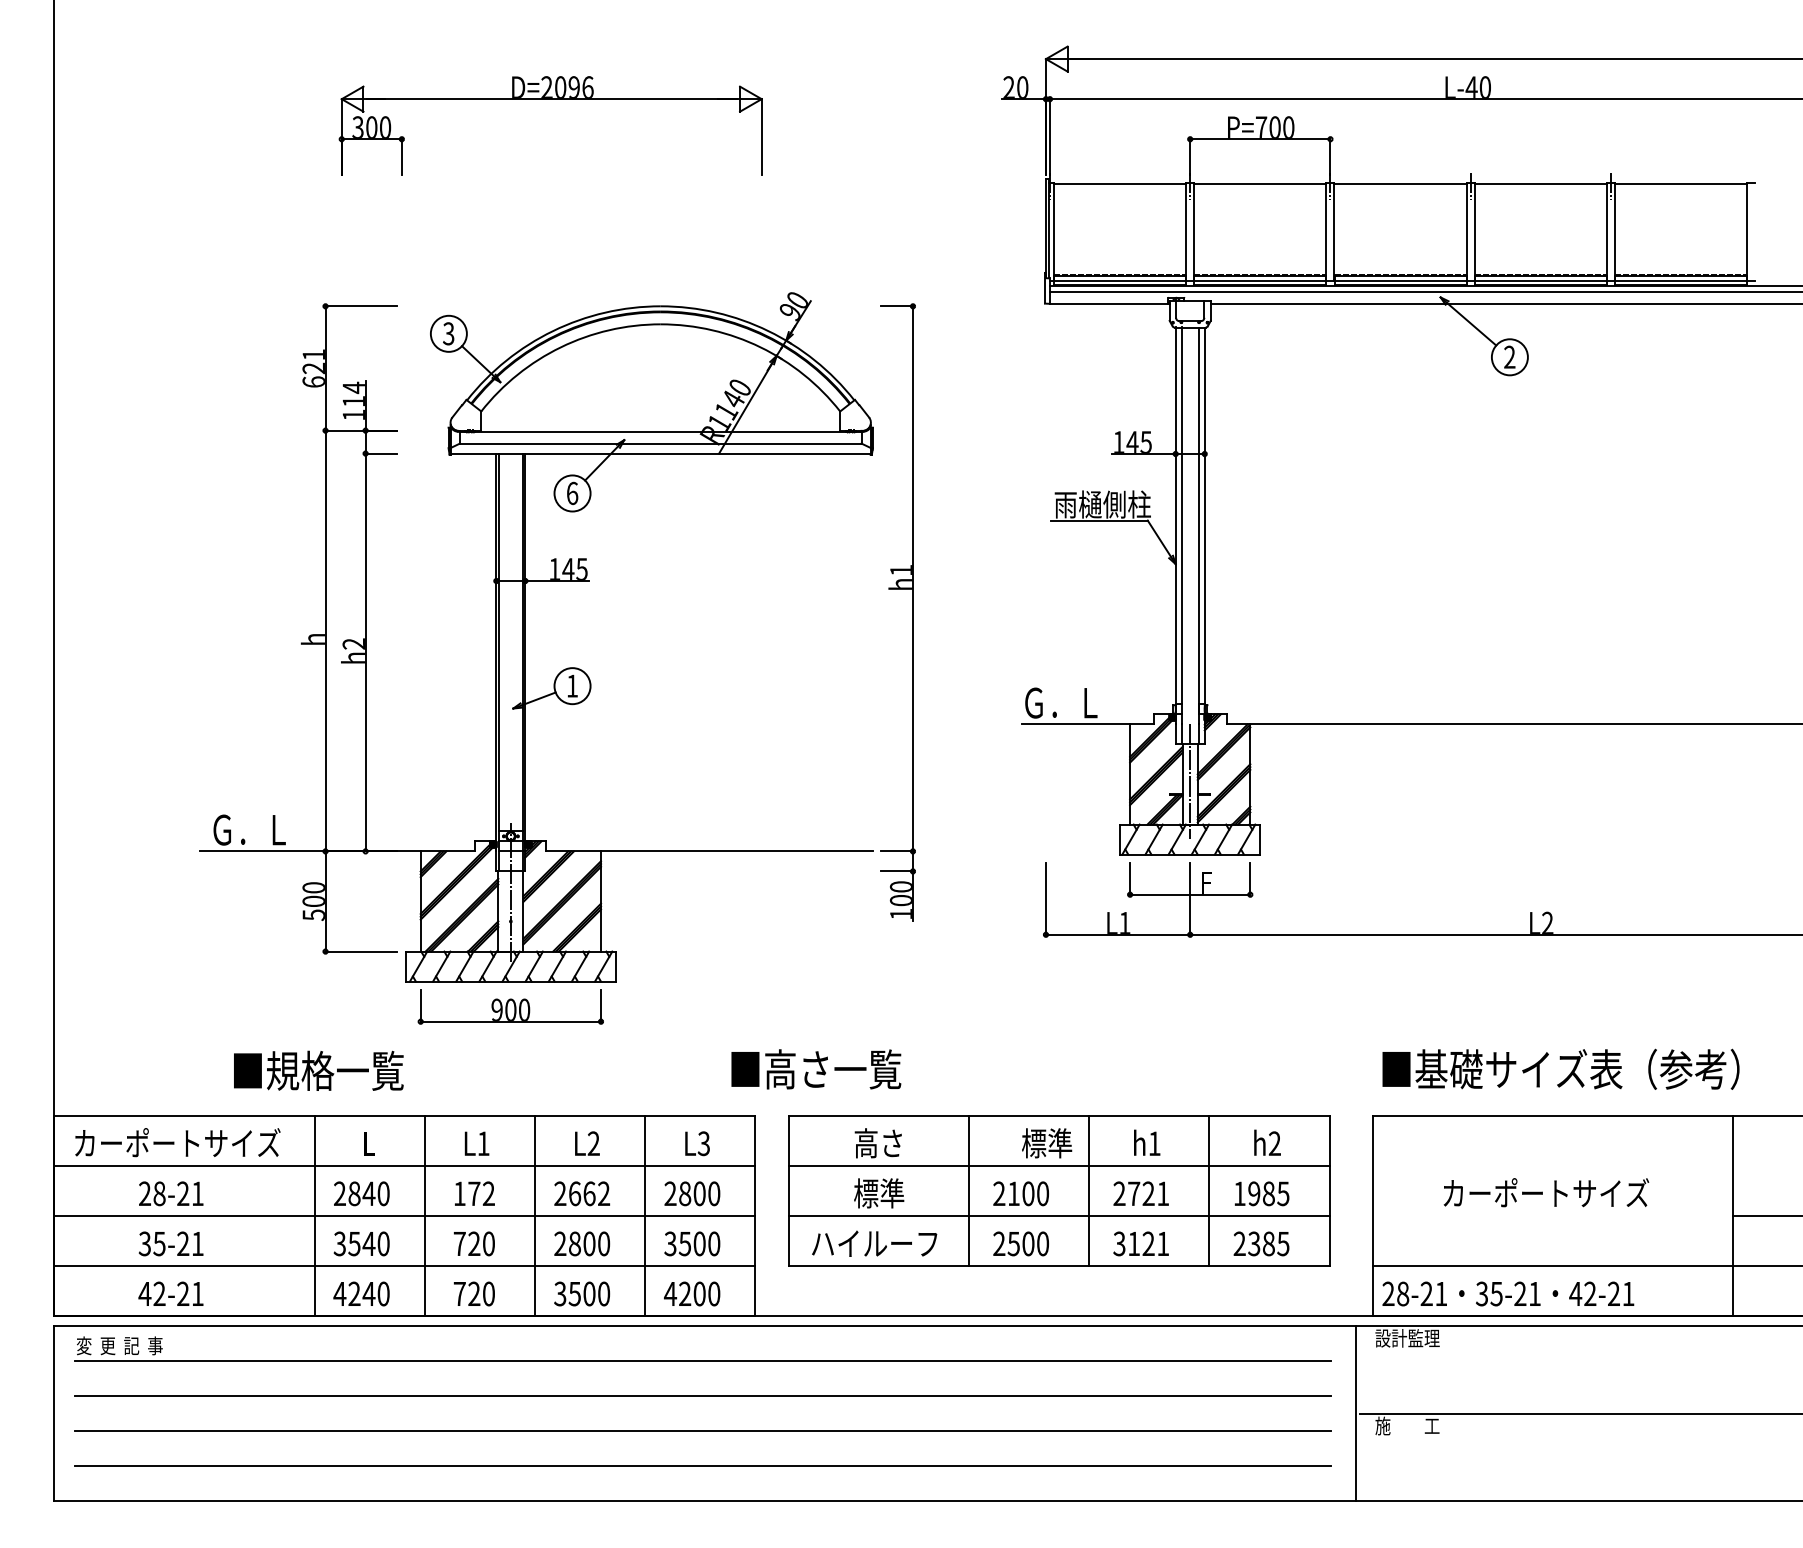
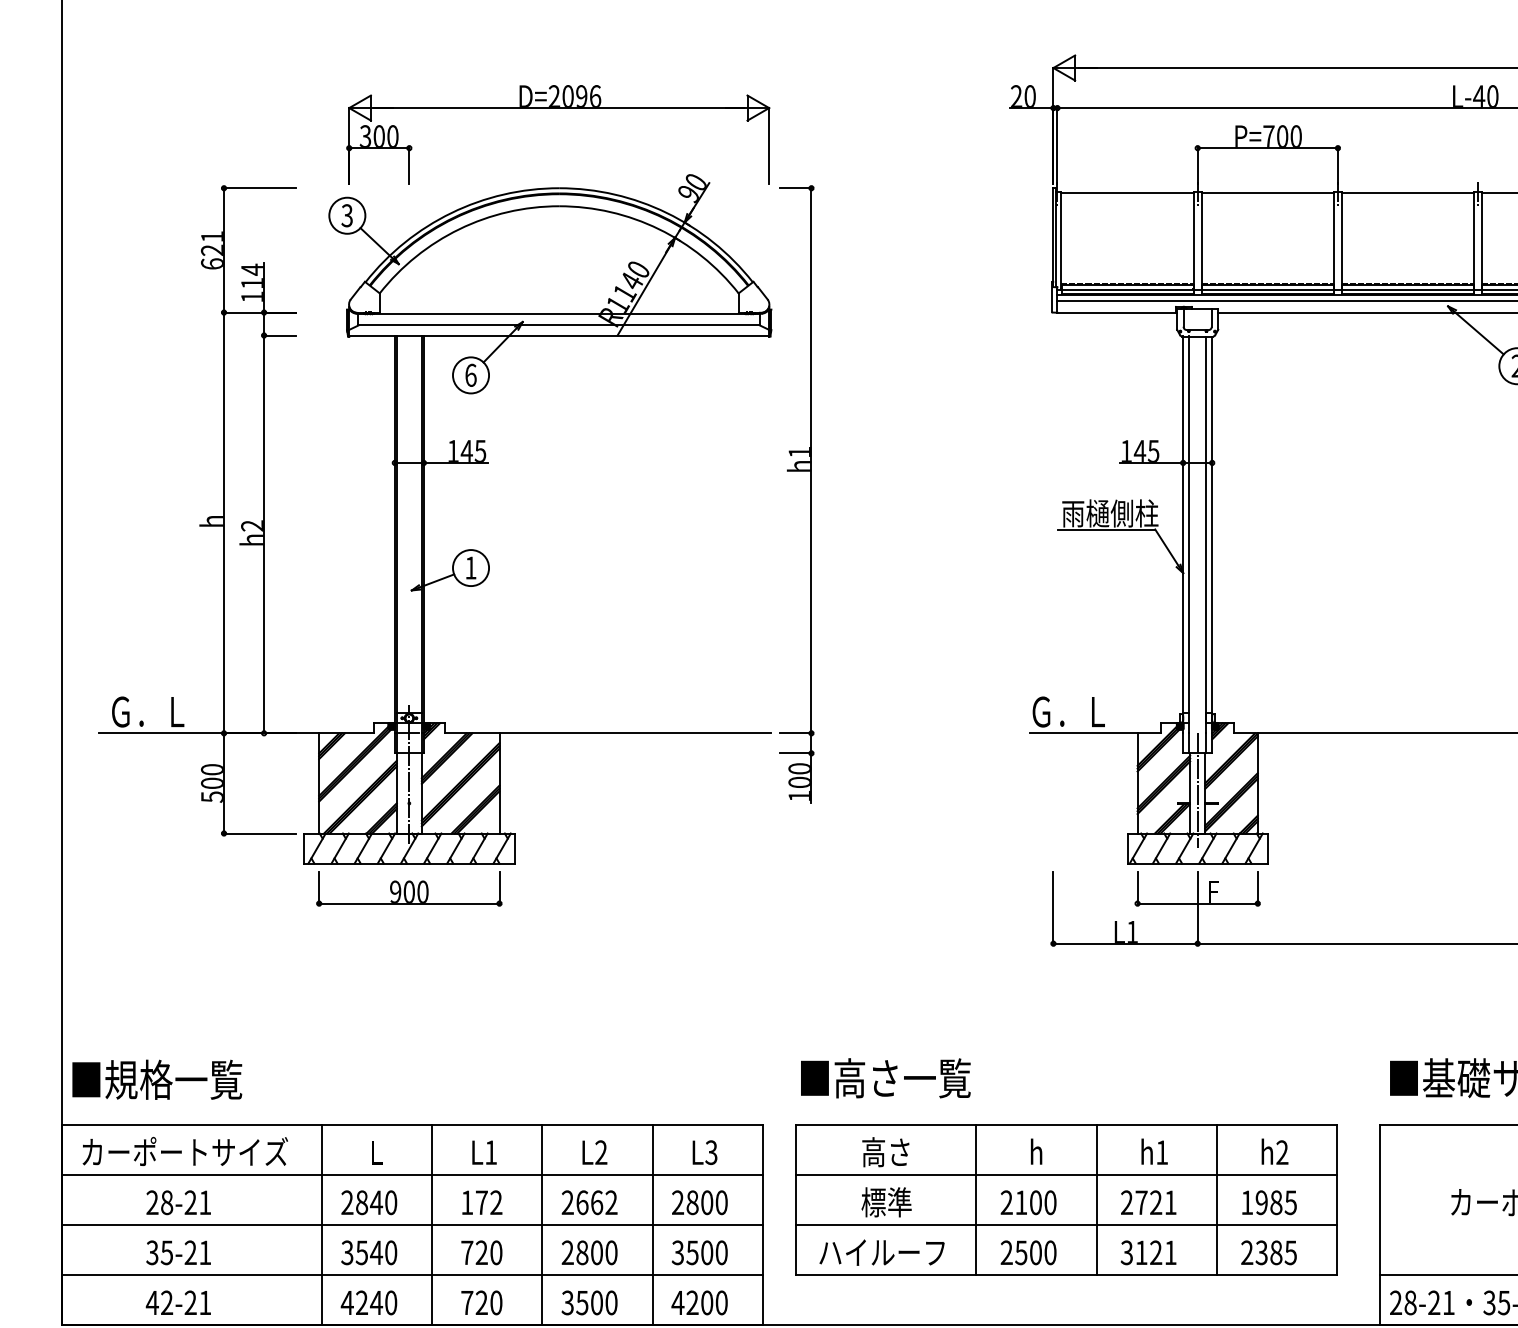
part: (563, 669) -> (461, 551), moved
text: (816, 1069) -> (885, 1078), moved
text: (318, 1070) -> (156, 1079), moved
text: (1047, 1143) -> (1054, 1152), 標準 -> h

